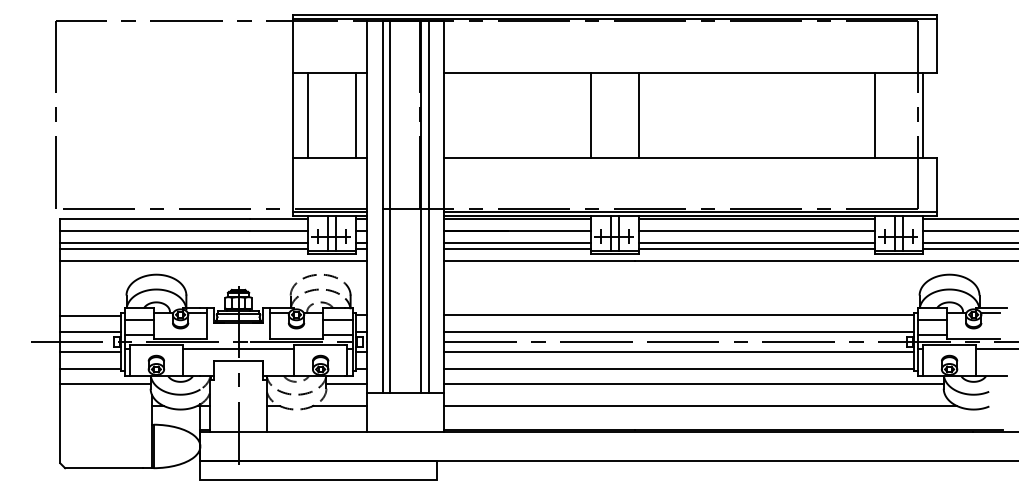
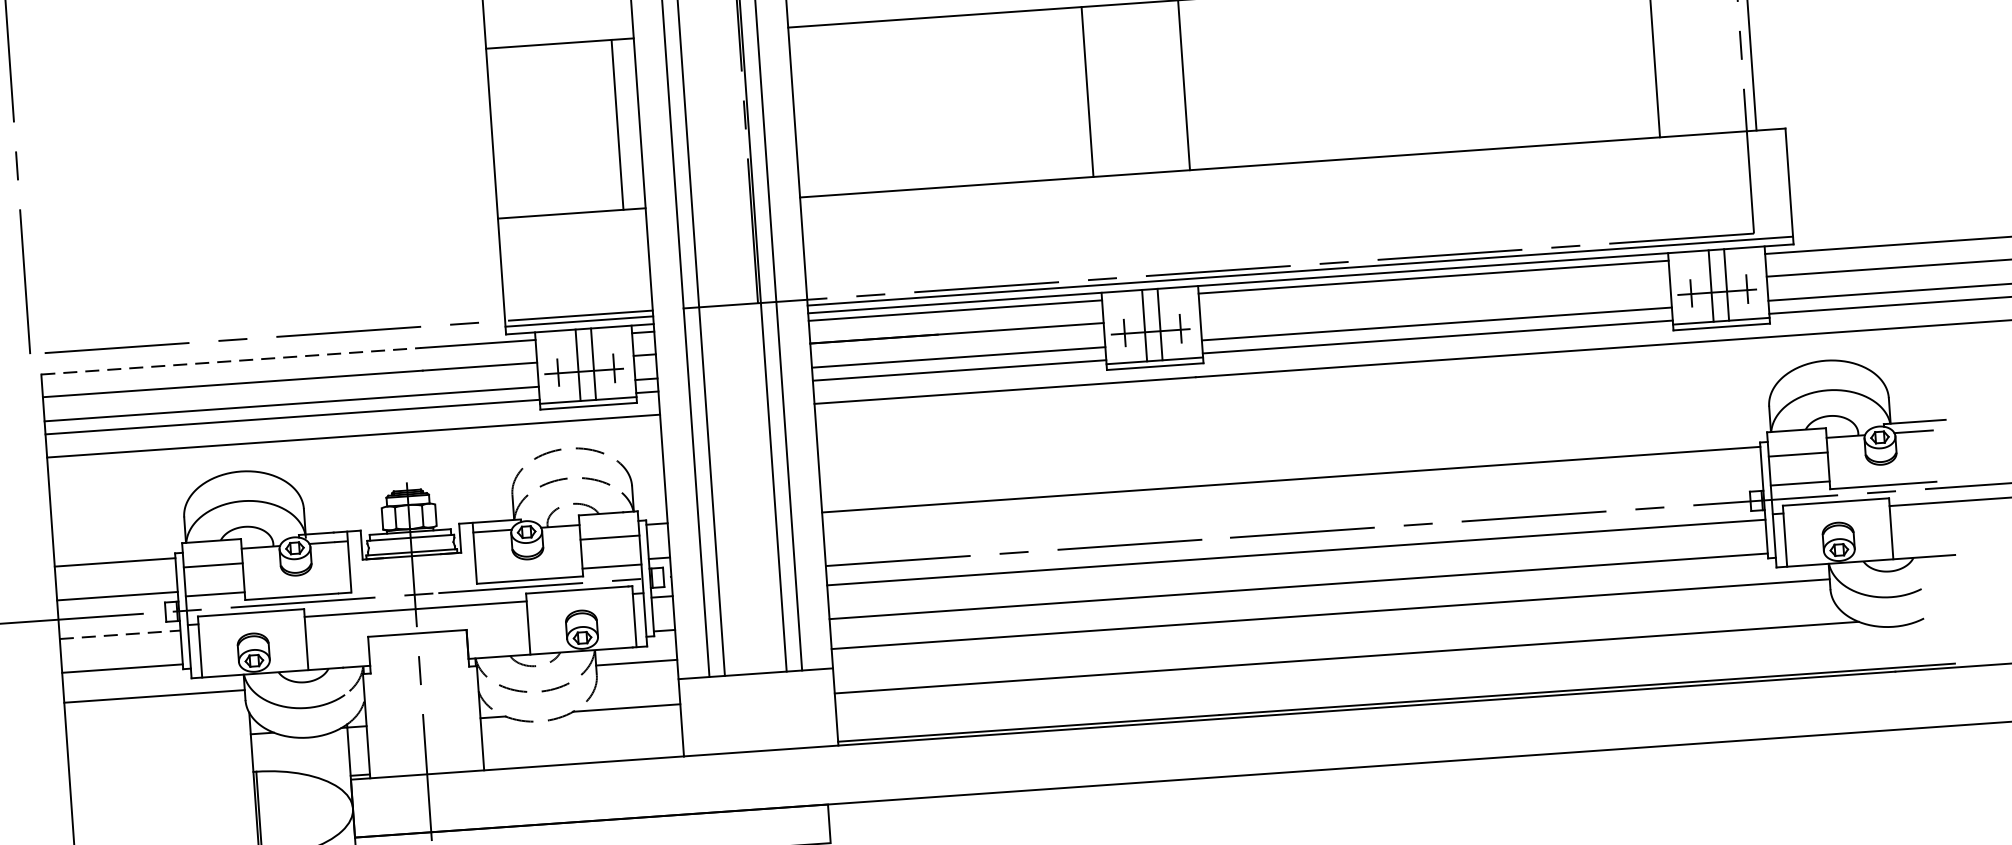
line: (307, 114) -> (520, 130), removed
line: (155, 219) -> (231, 361), solid -> dashed
line: (756, 230) -> (1434, 299), removed
line: (678, 332) -> (1292, 514), removed
line: (91, 351) -> (122, 634), solid -> dashed

